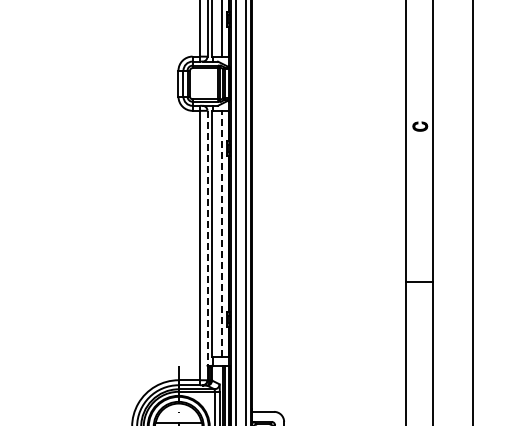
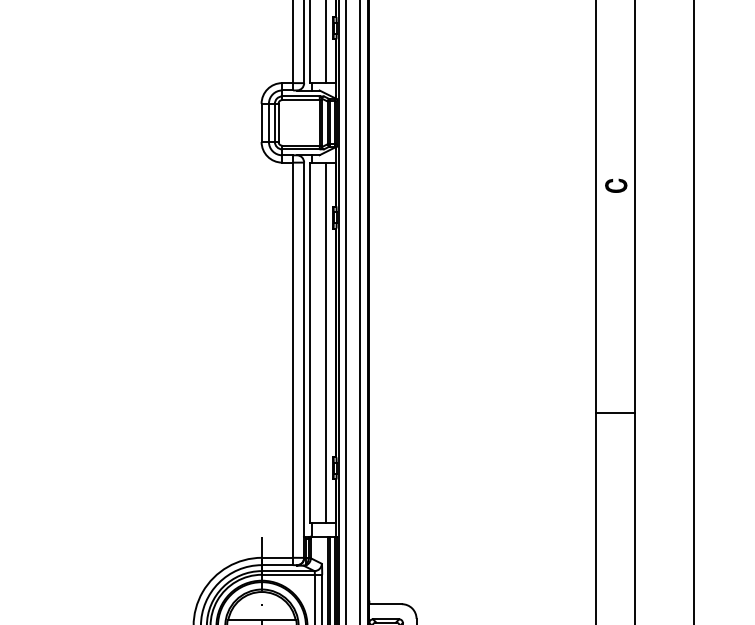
line: (222, 233) -> (326, 342), dashed -> solid
line: (207, 238) -> (304, 349), dashed -> solid

